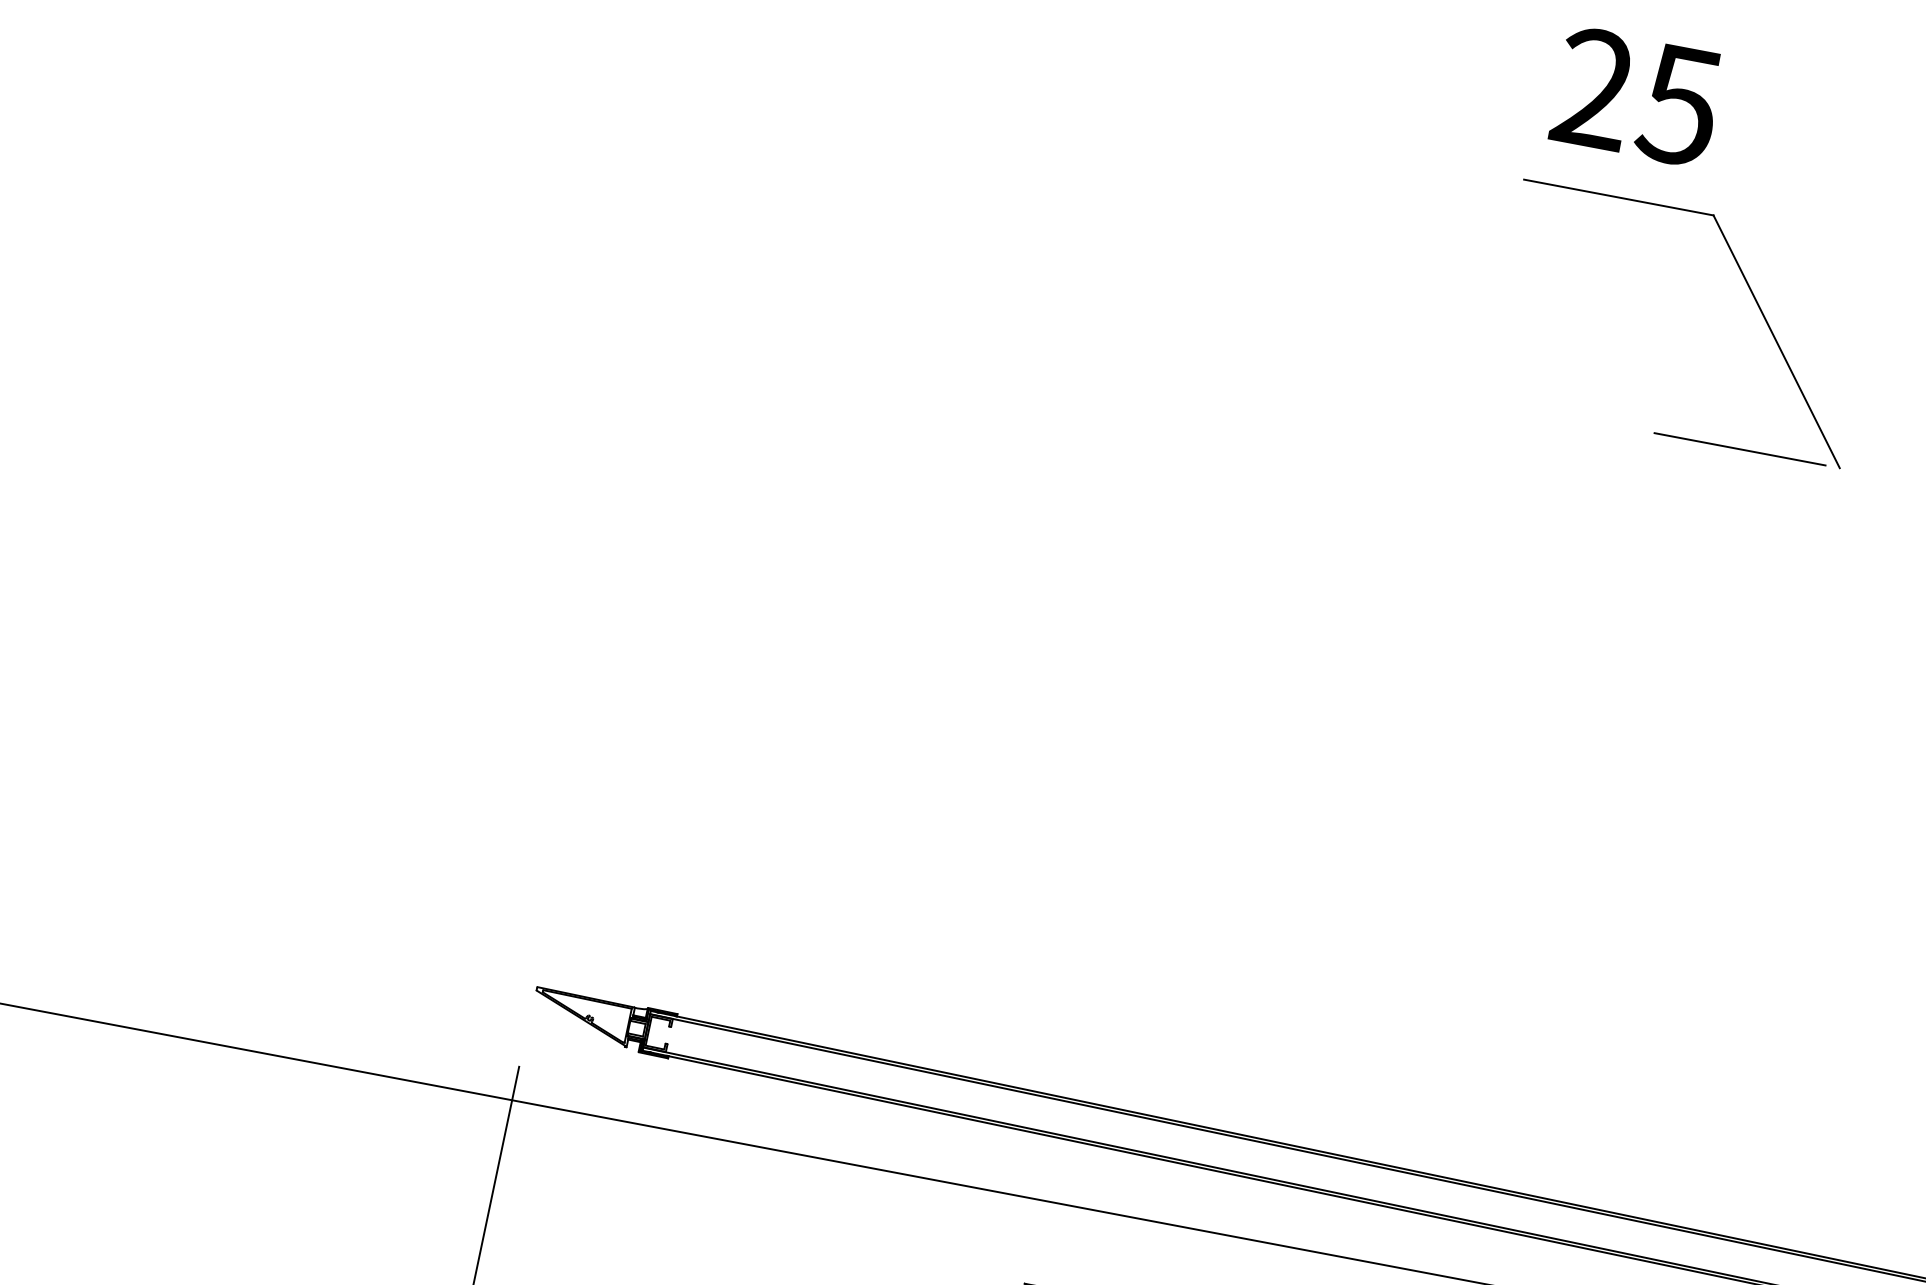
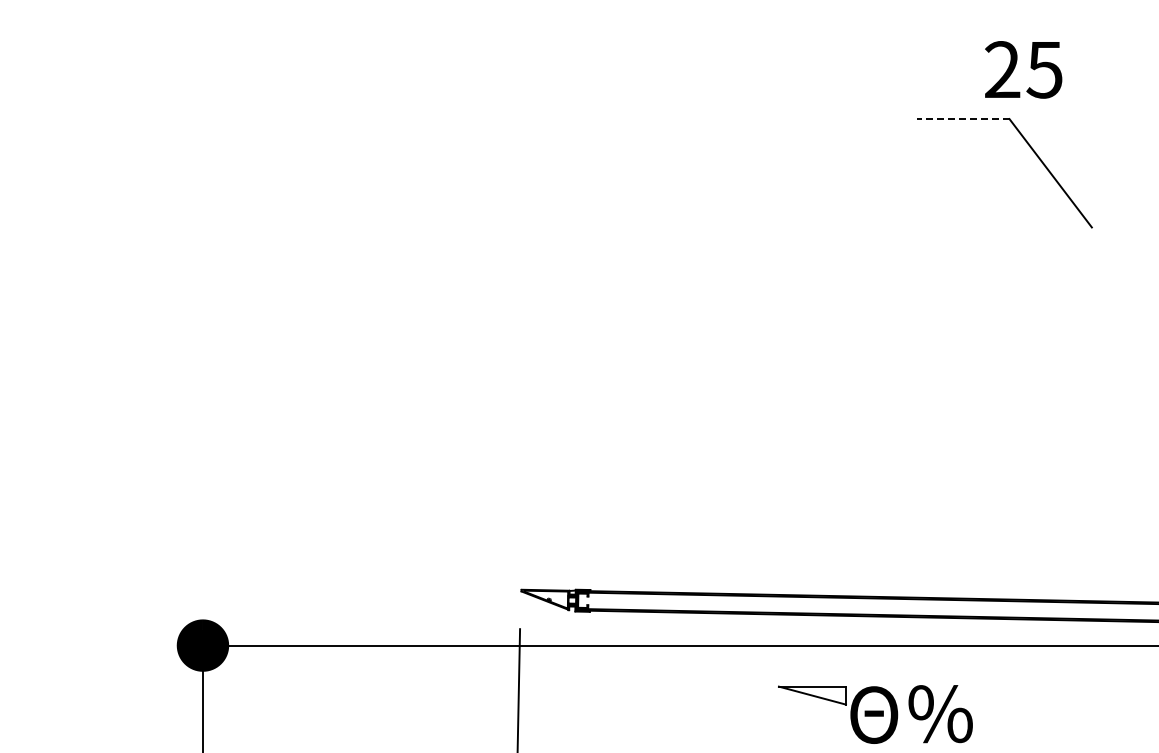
text: (1636, 96) -> (1023, 69), moved
line: (1617, 198) -> (962, 119), solid -> dashed
line: (1739, 449) -> (1042, 227), removed

